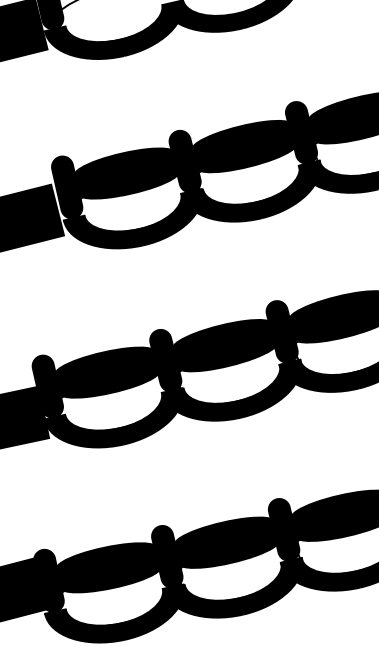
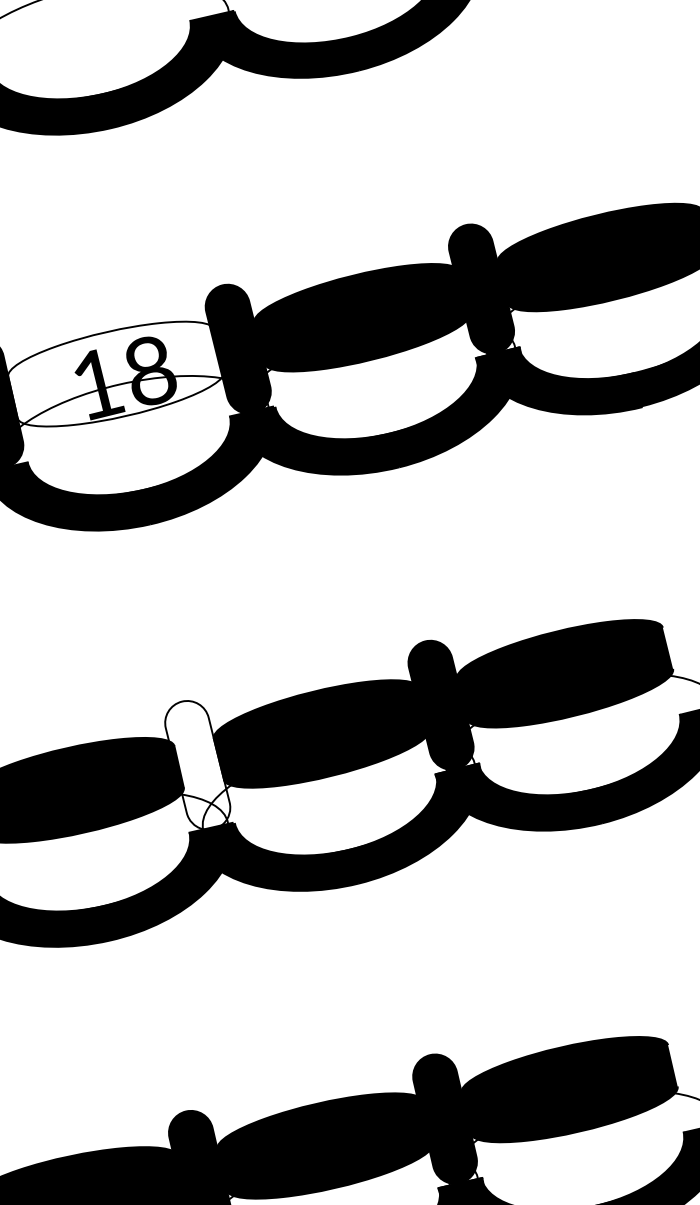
fill: (126, 173) -> (115, 373), removed
fill: (165, 360) -> (197, 764), removed

